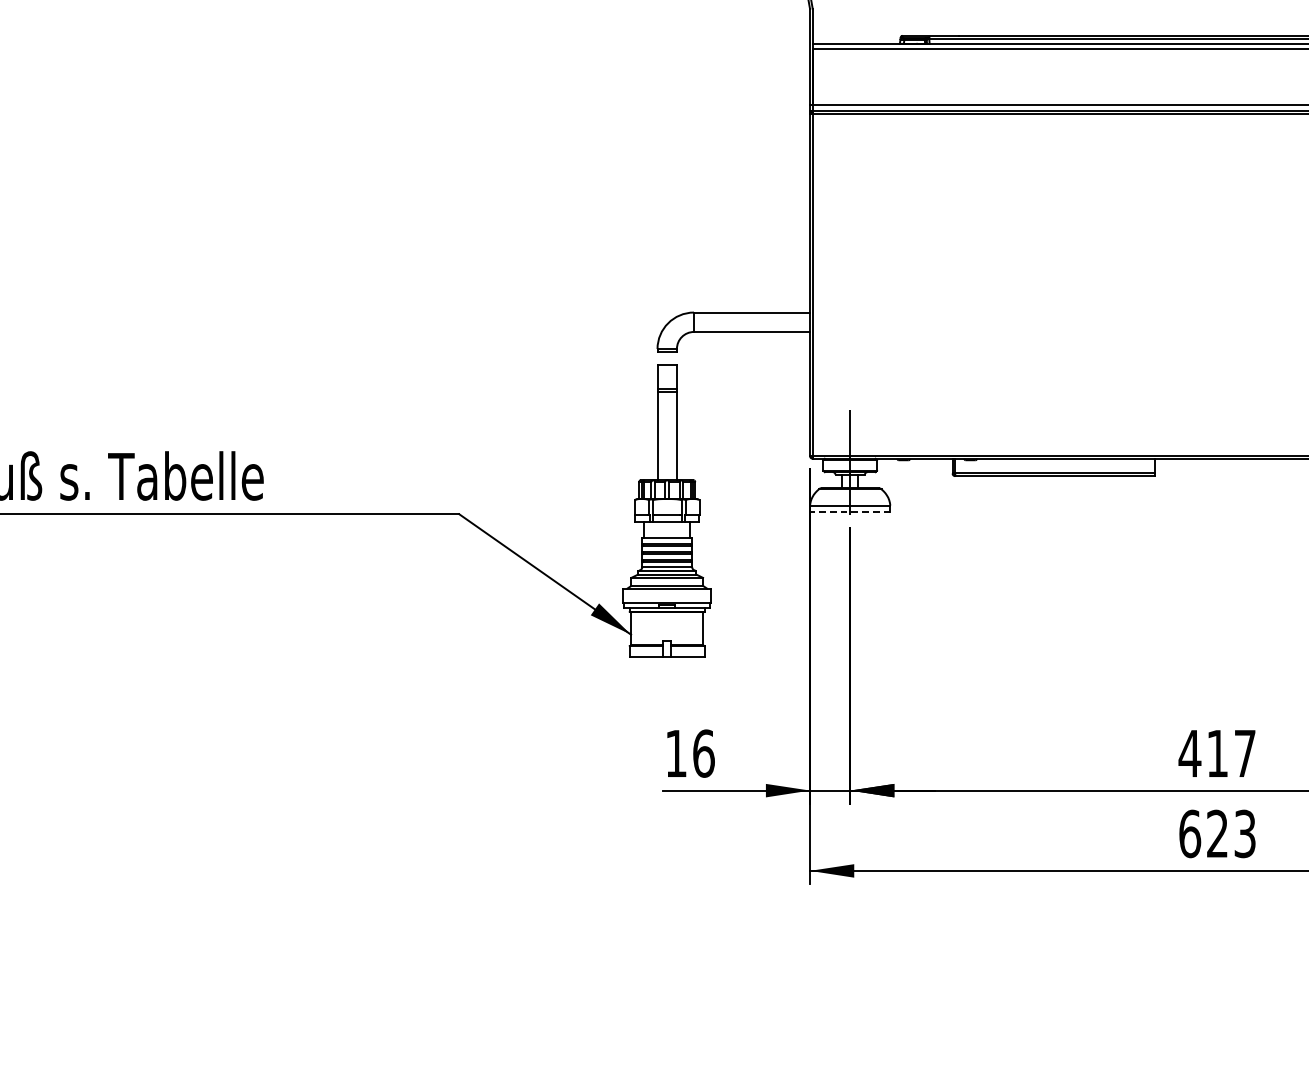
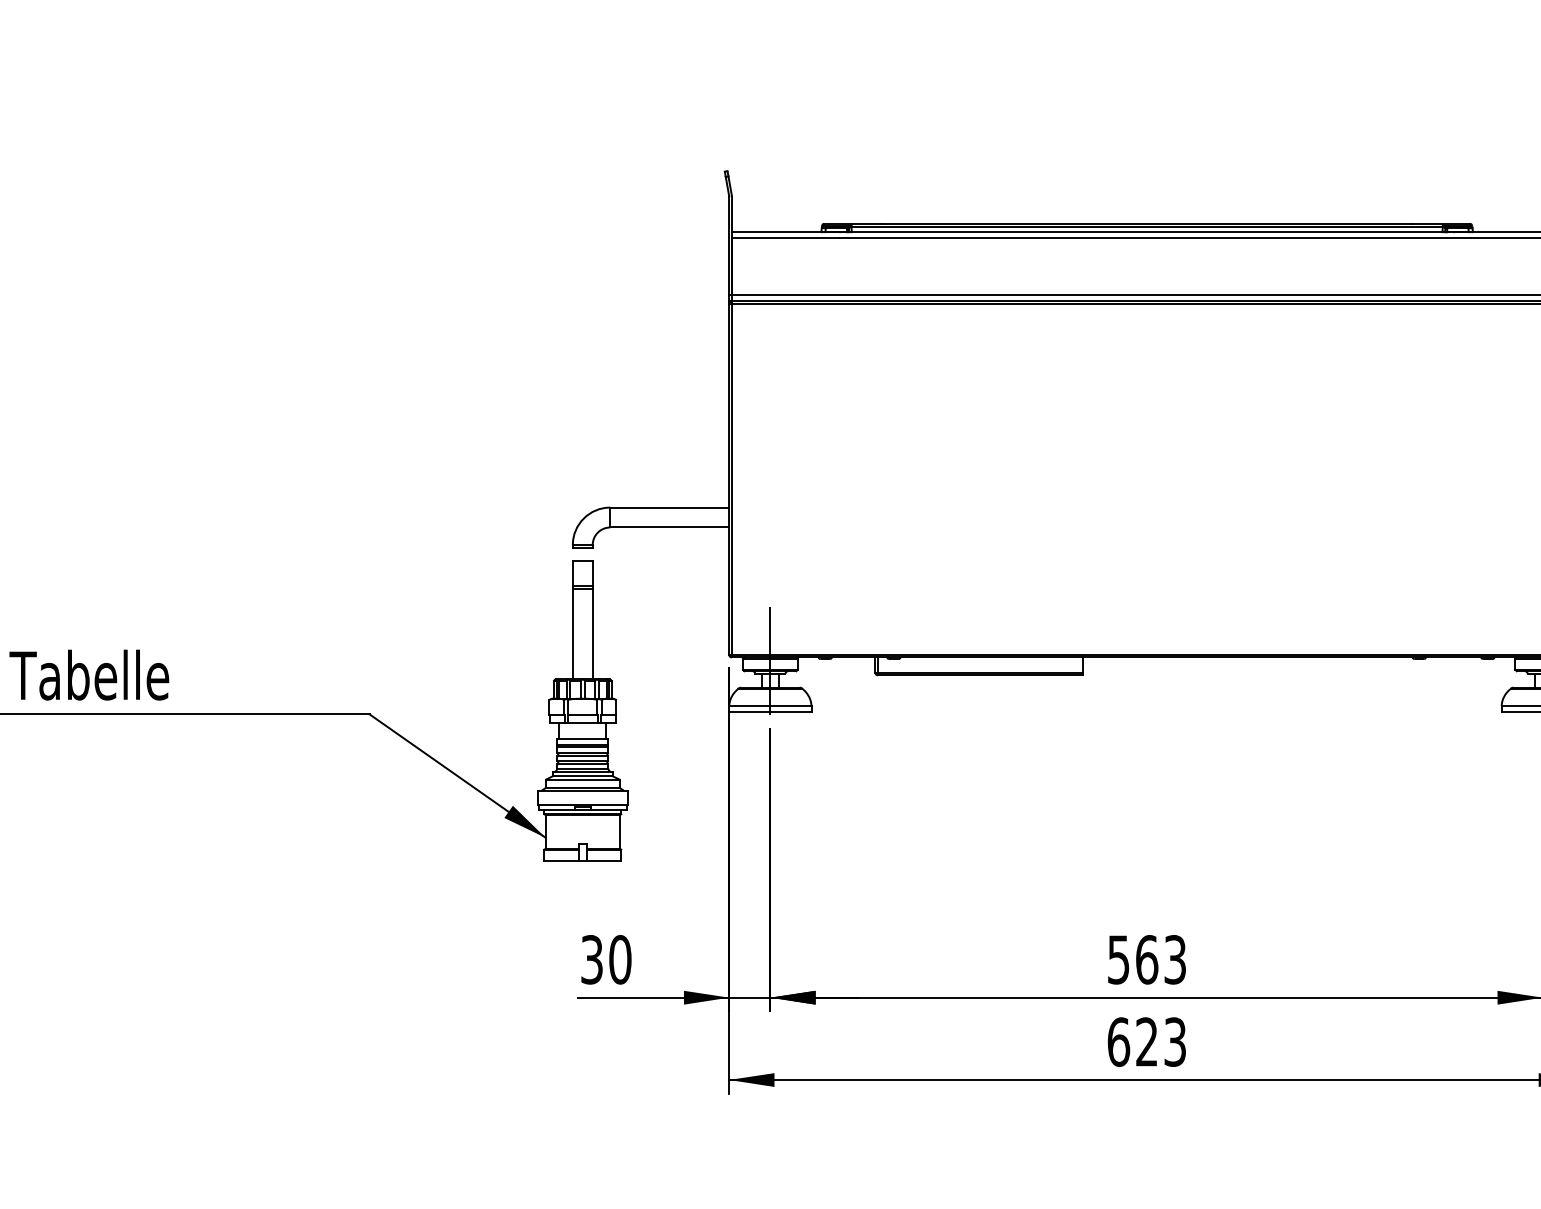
line: (849, 512) -> (769, 712), dashed -> solid
text: (690, 753) -> (606, 959), 16 -> 30
text: (1217, 753) -> (1146, 959), 417 -> 563

